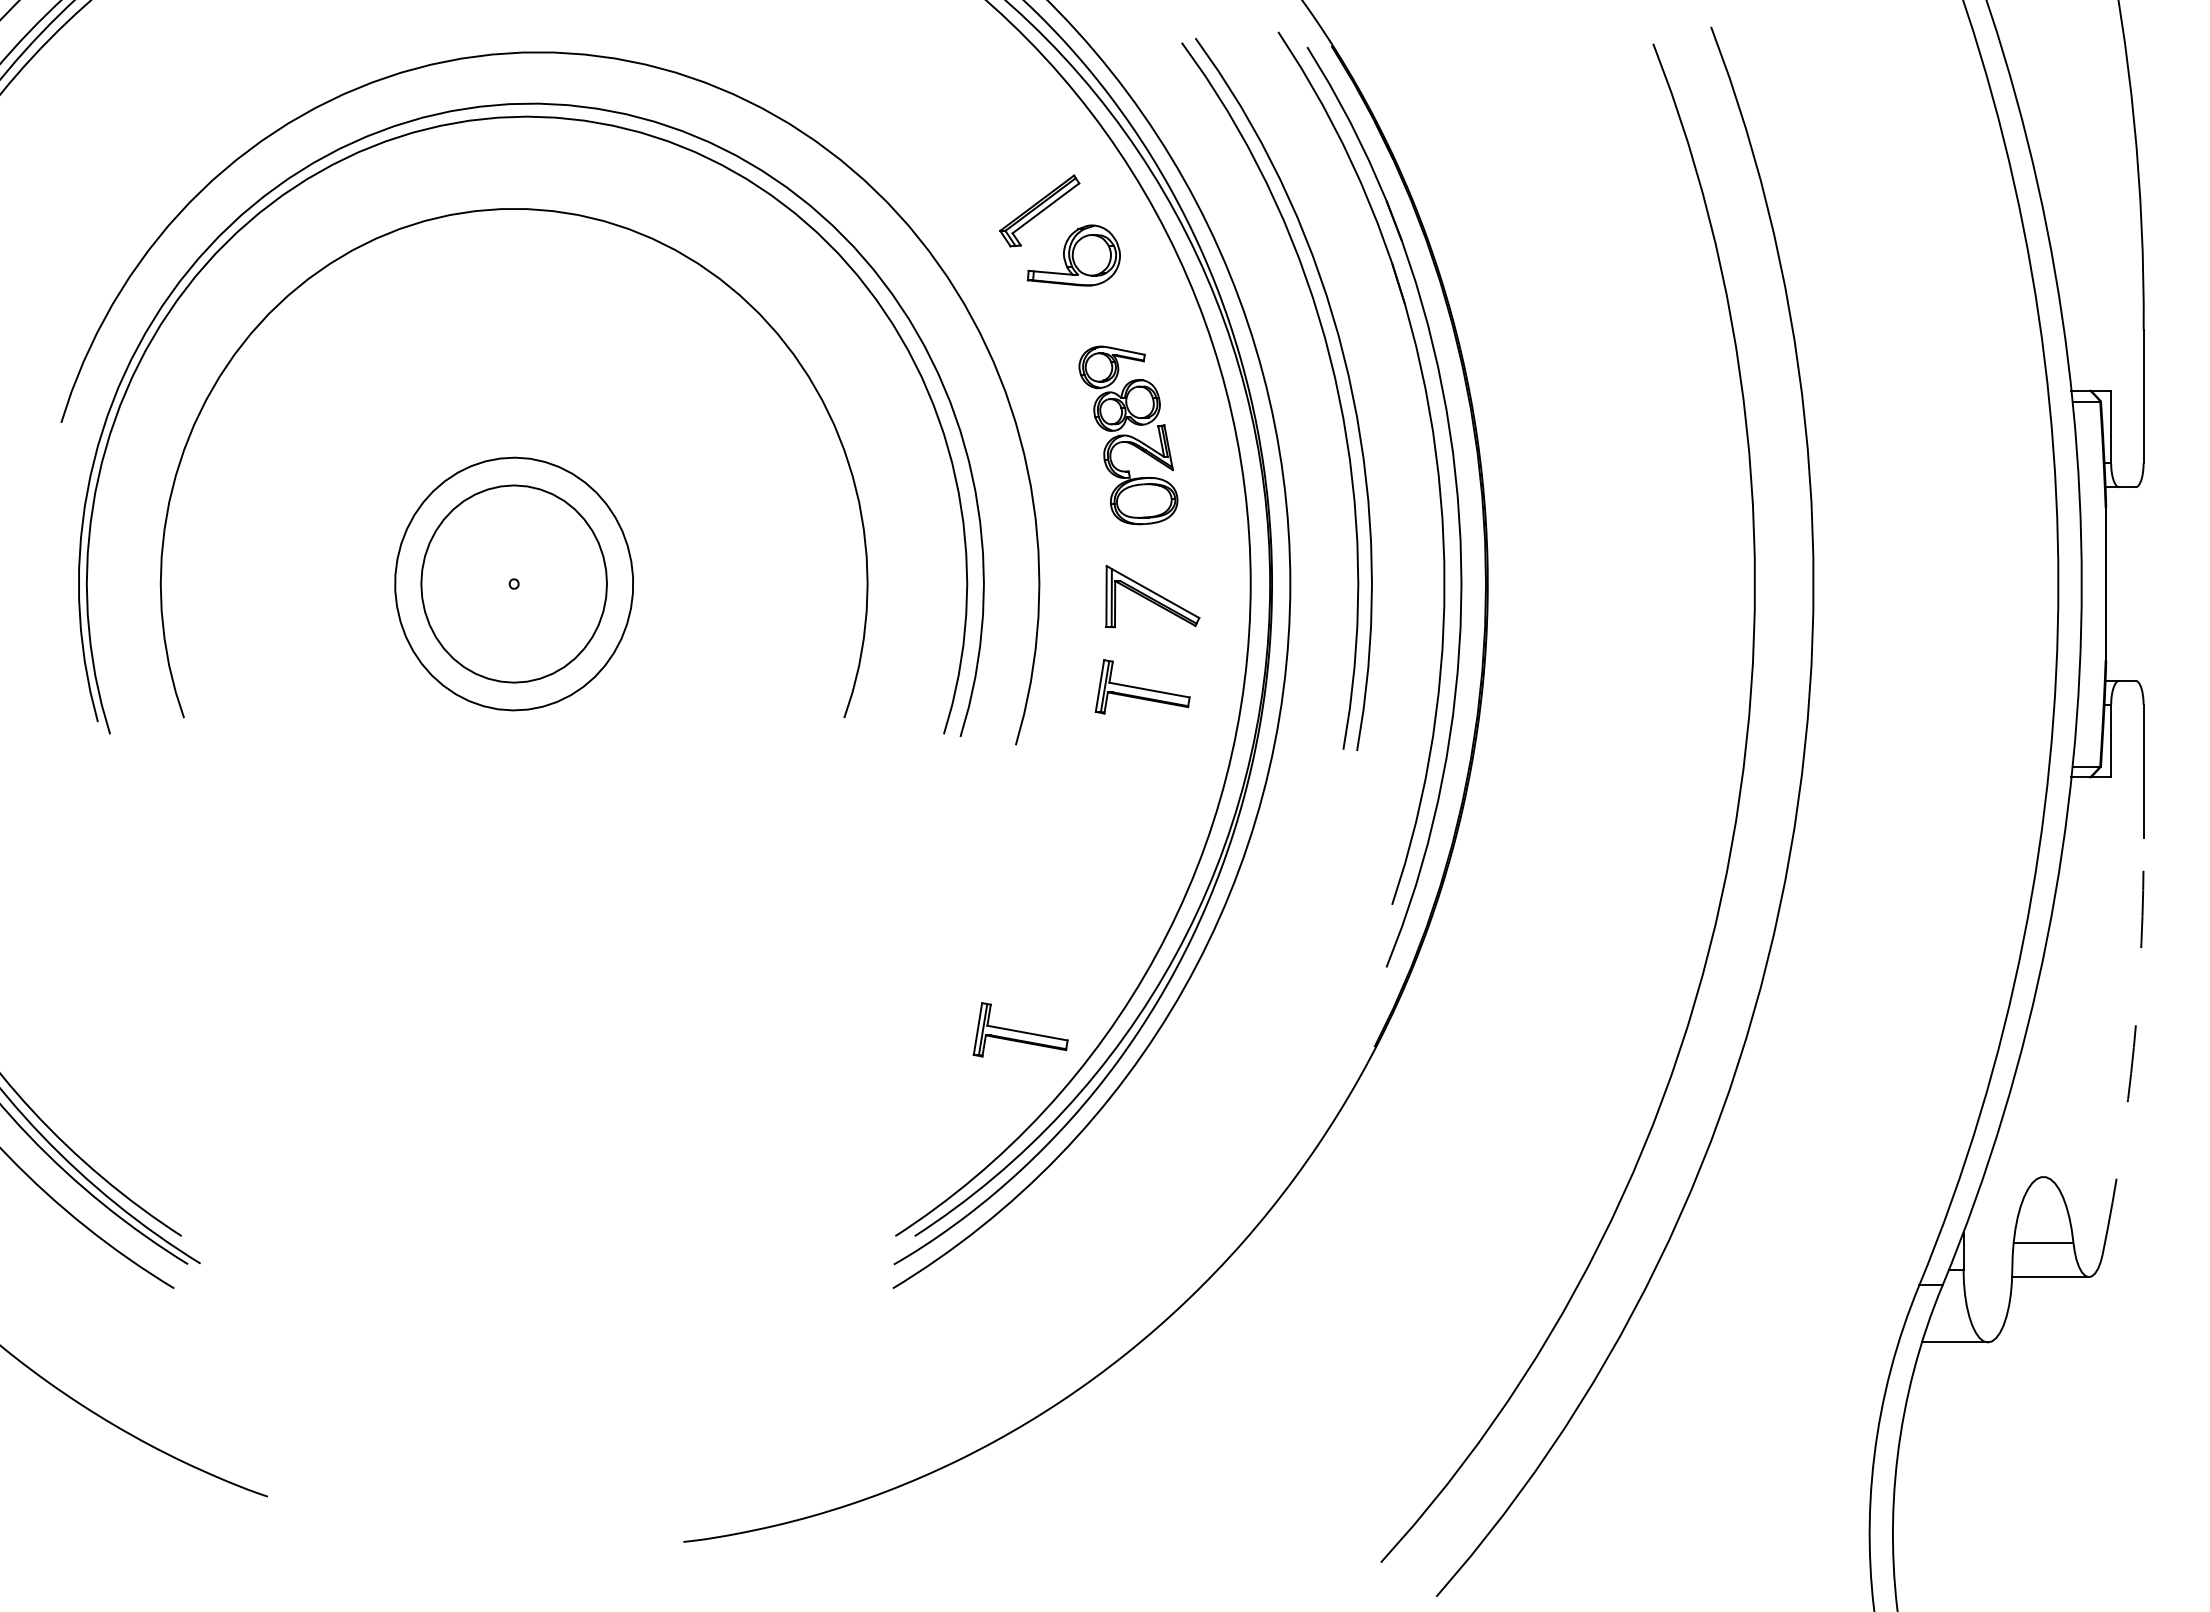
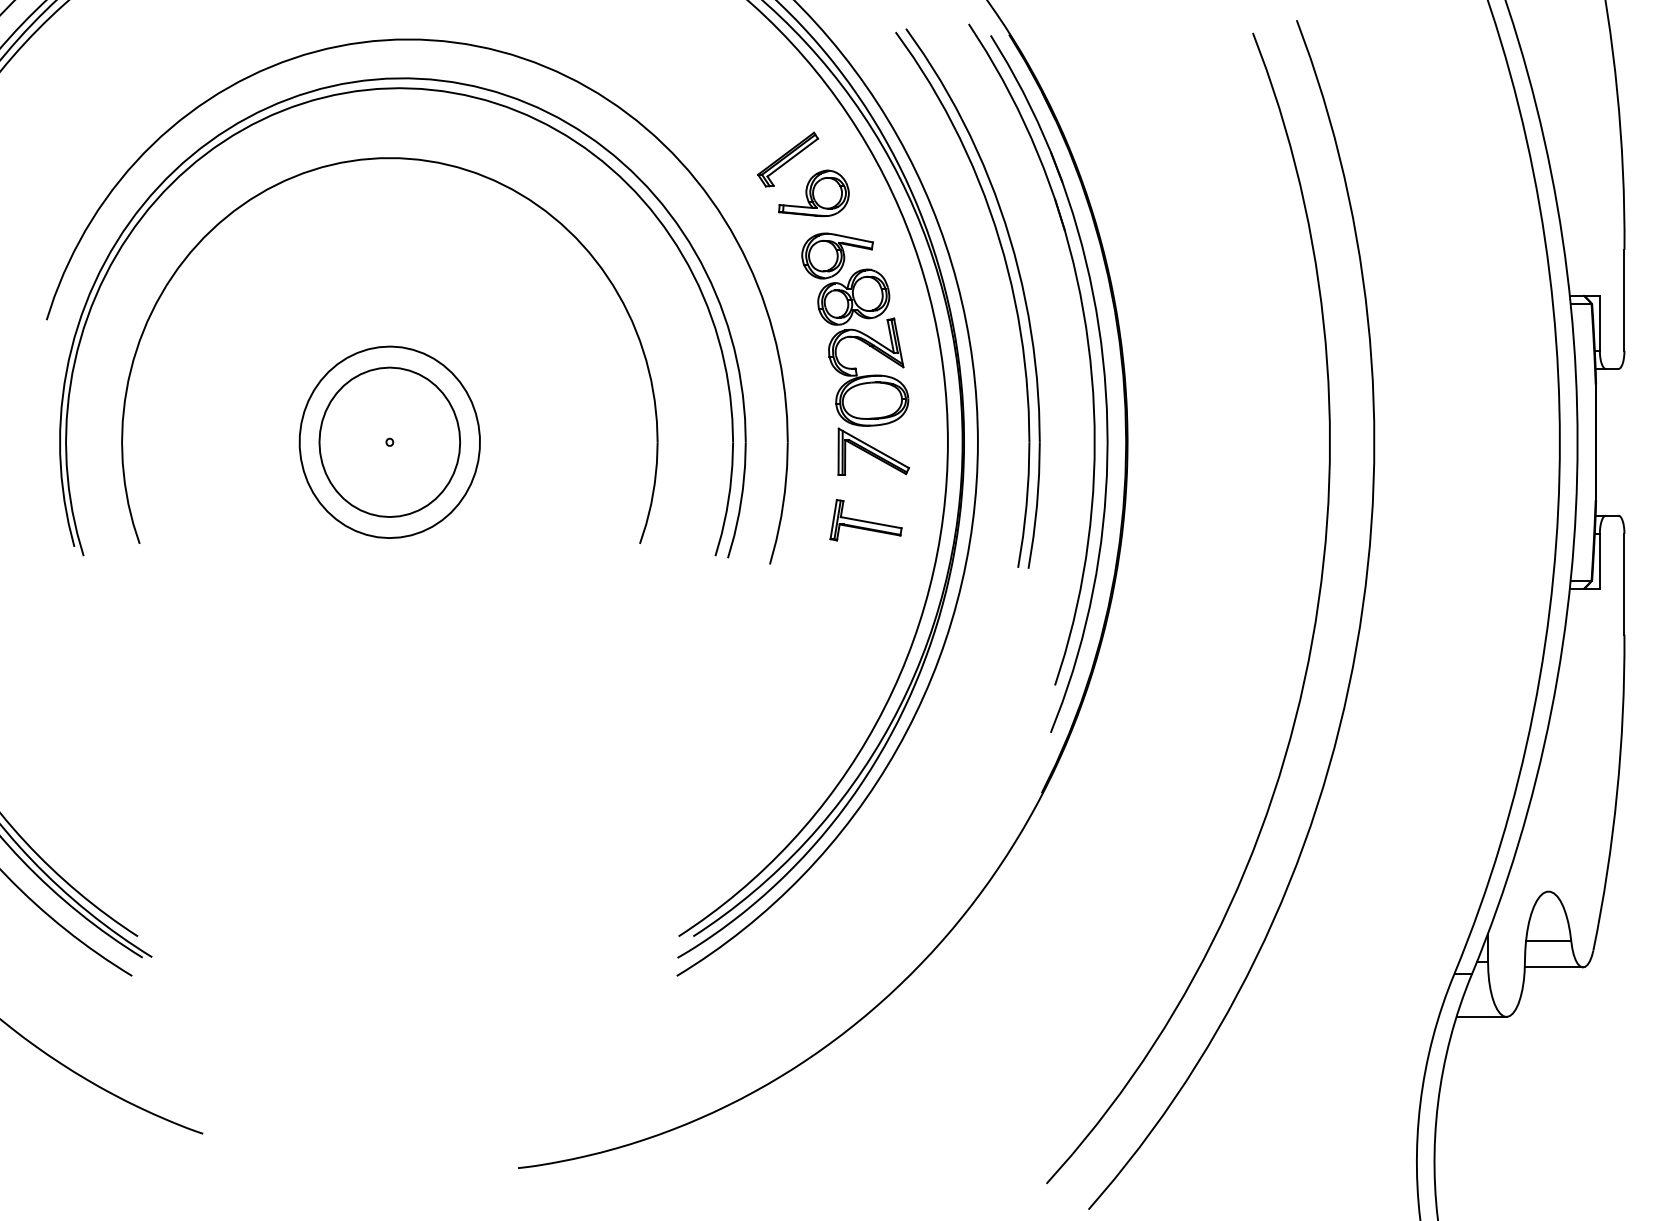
part: (1128, 435) -> (855, 329), size x1.43
part: (1020, 1029) -> (773, 779), removed
arc: (2133, 1047) -> (1616, 793), dashed -> solid

